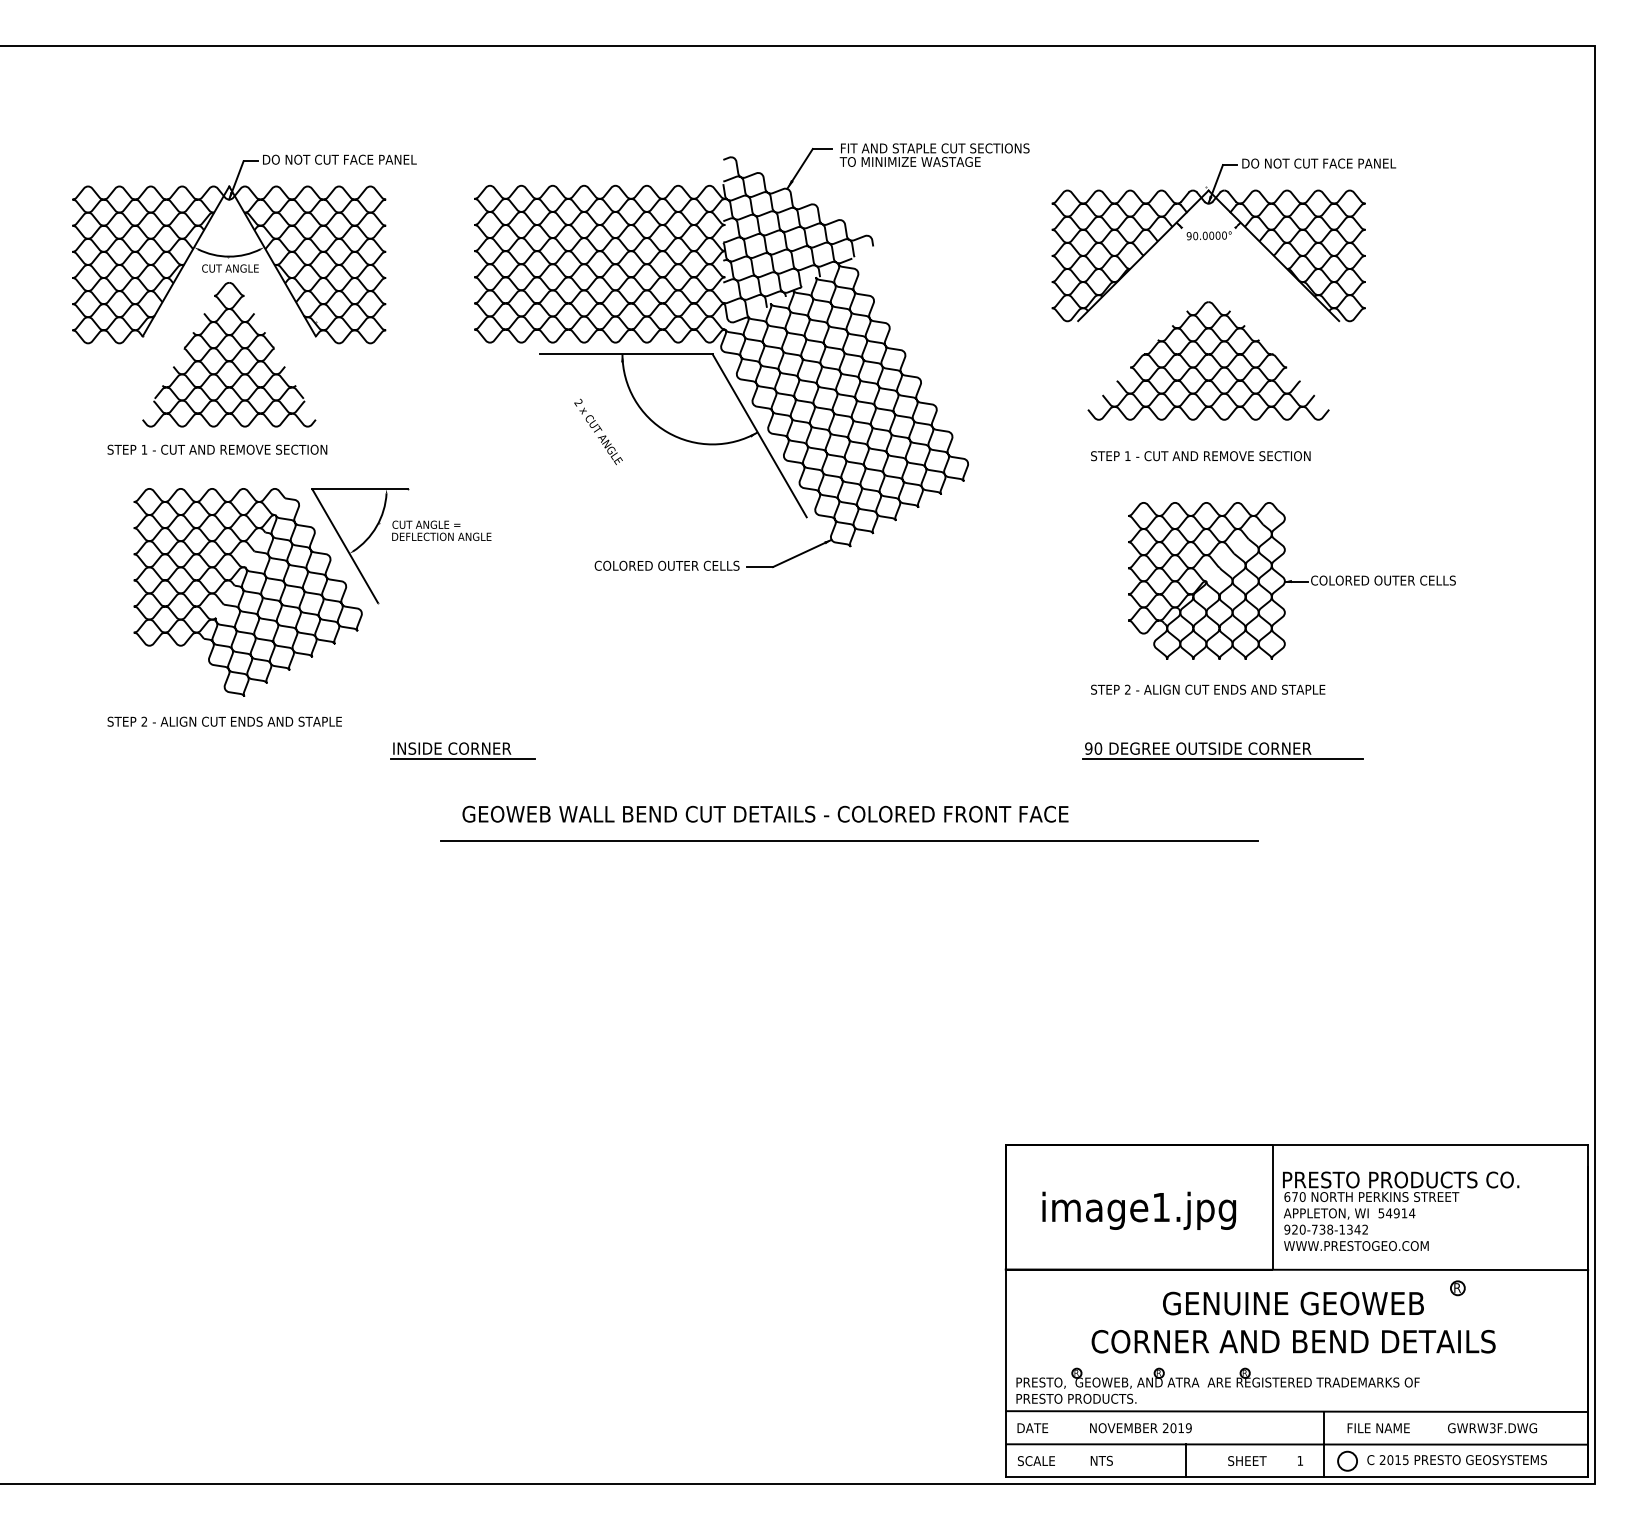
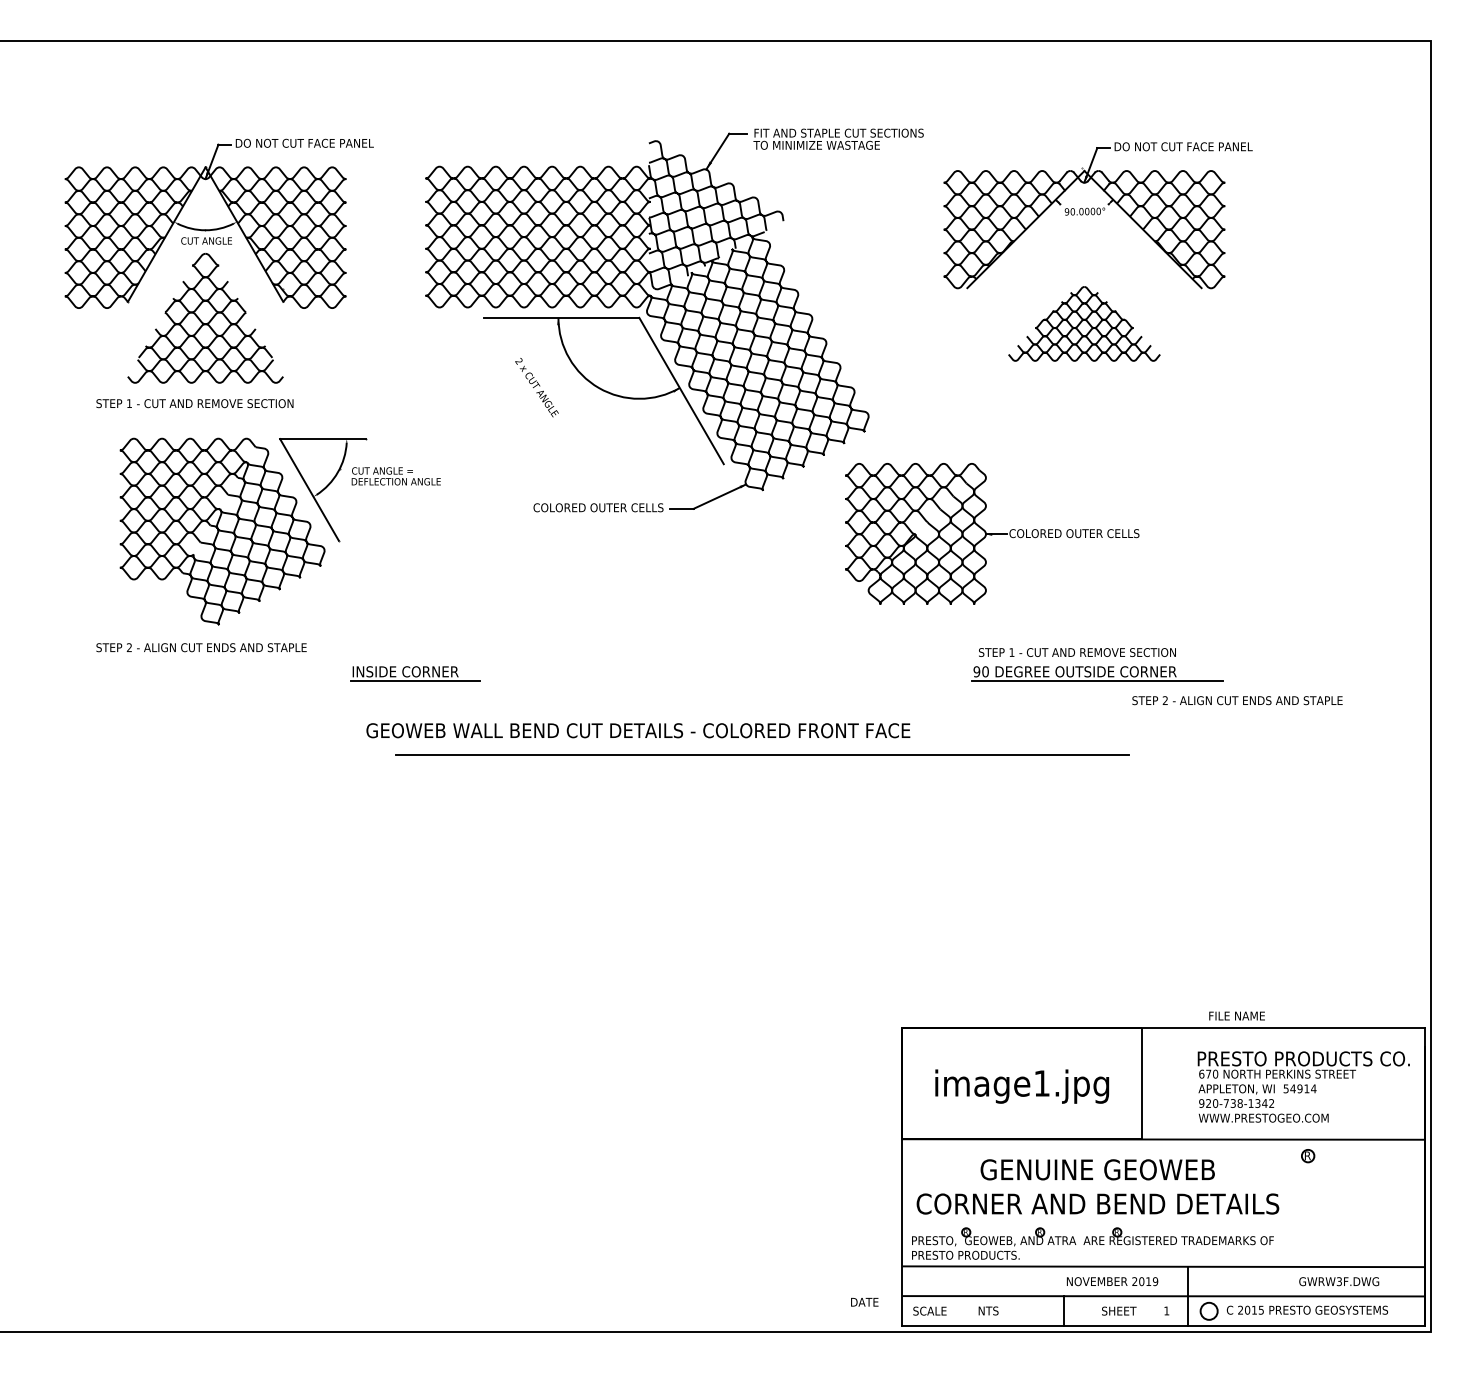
part: (1208, 360) -> (1084, 323), size x0.7
text: (1200, 456) -> (1077, 652), moved
part: (1291, 580) -> (991, 533), moved
text: (1208, 689) -> (1237, 700), moved
text: (765, 813) -> (638, 730), moved
text: (1401, 1210) -> (1304, 1086), moved
text: (1293, 1322) -> (1097, 1186), moved
text: (1032, 1427) -> (864, 1301), moved
text: (1140, 1428) -> (1112, 1281), moved
text: (1378, 1428) -> (1236, 1016), moved

